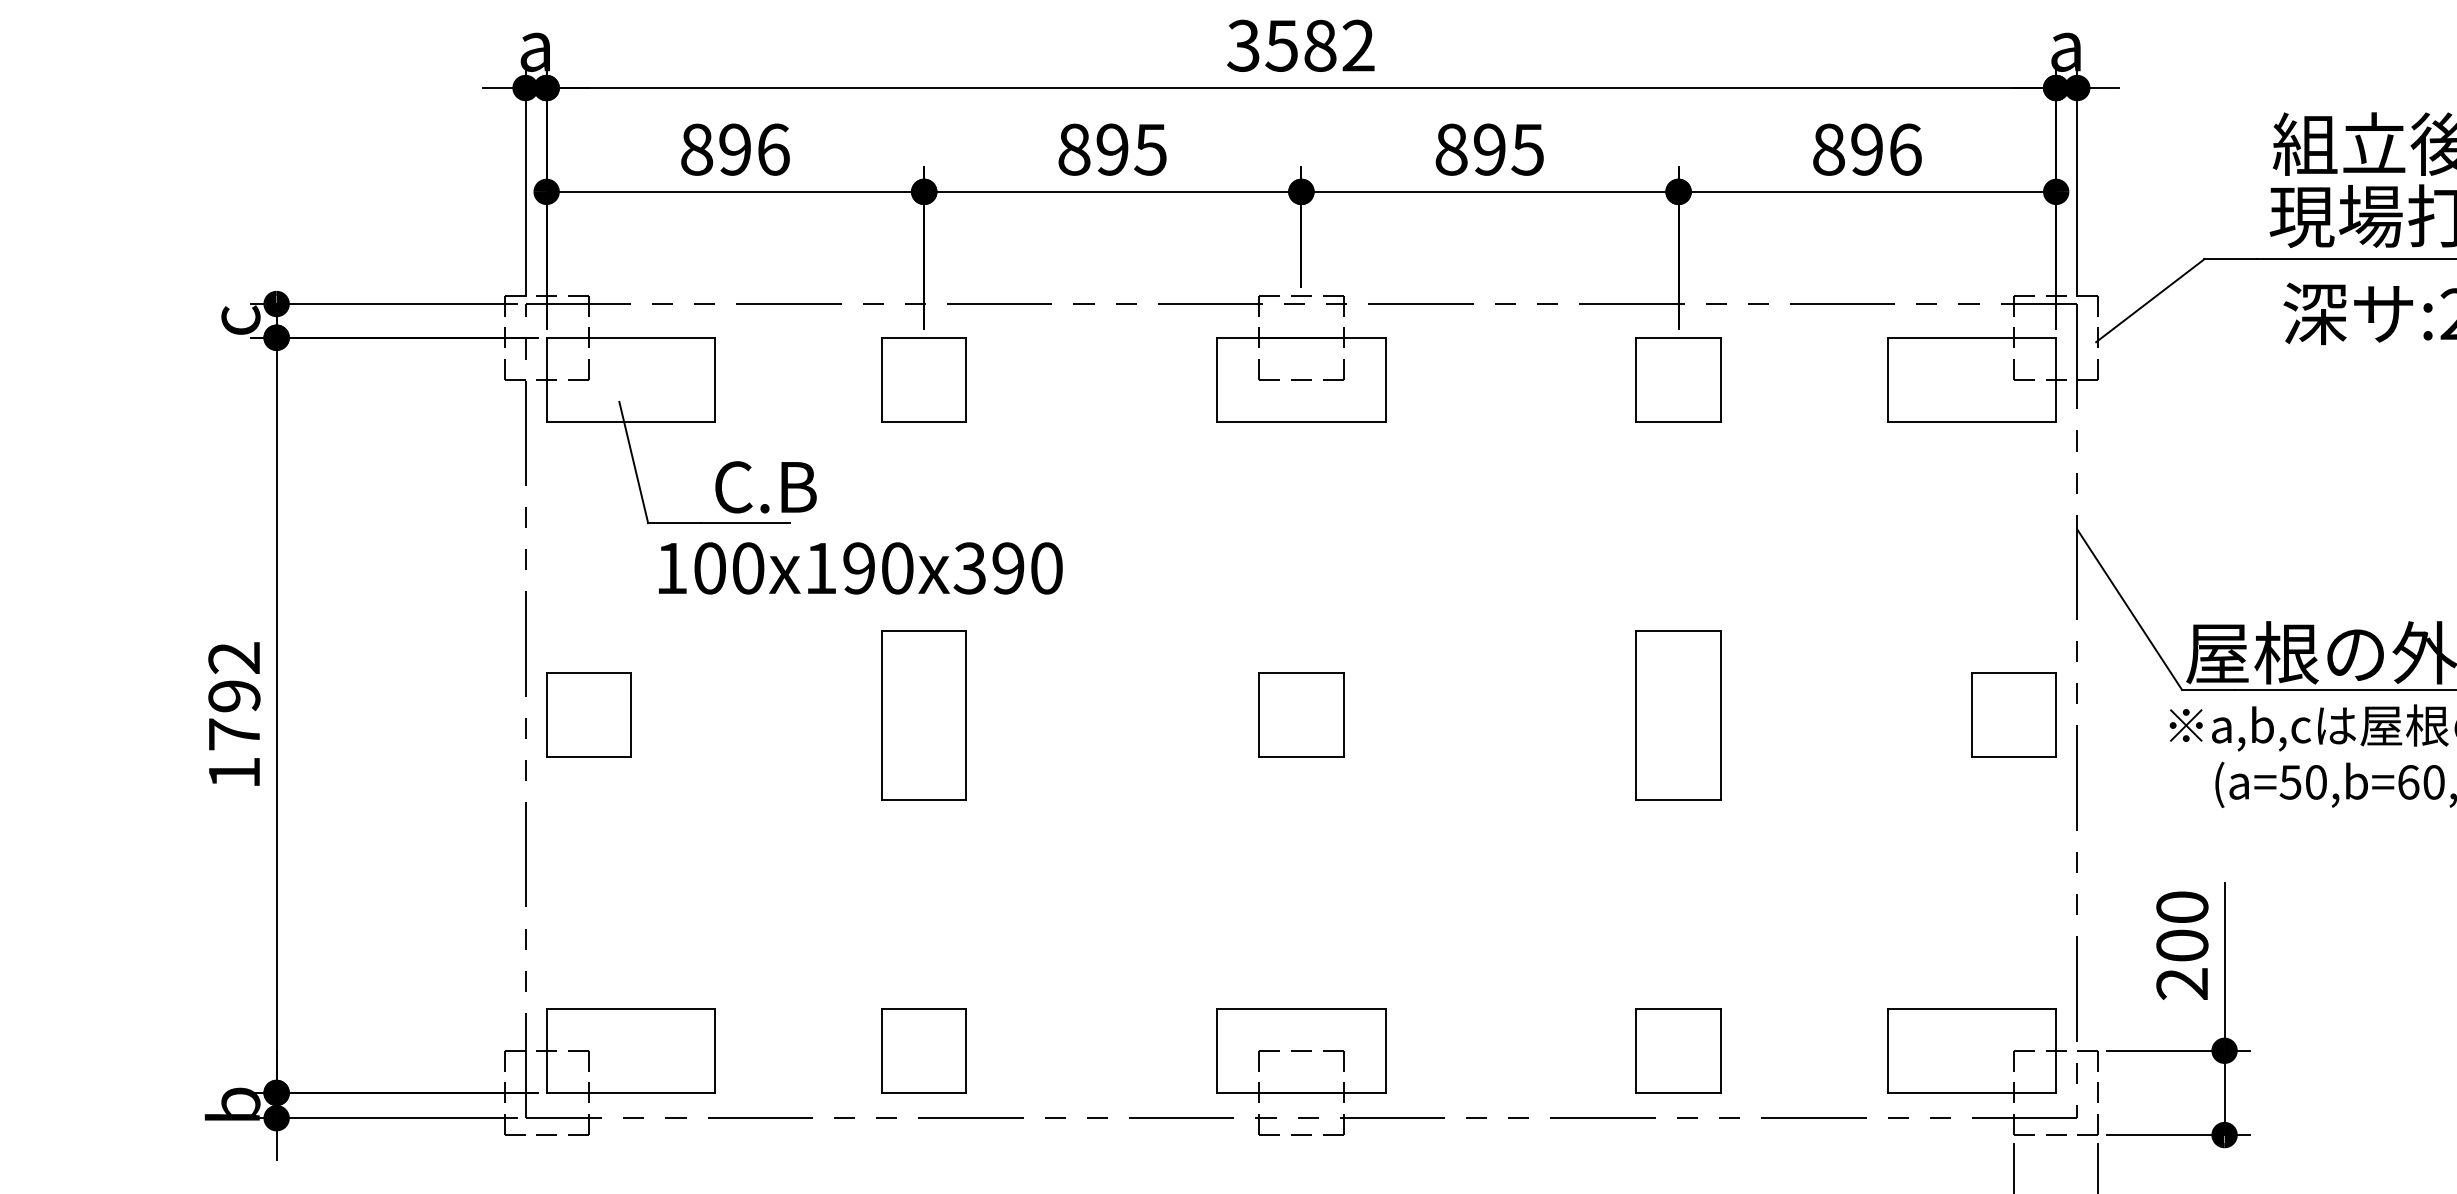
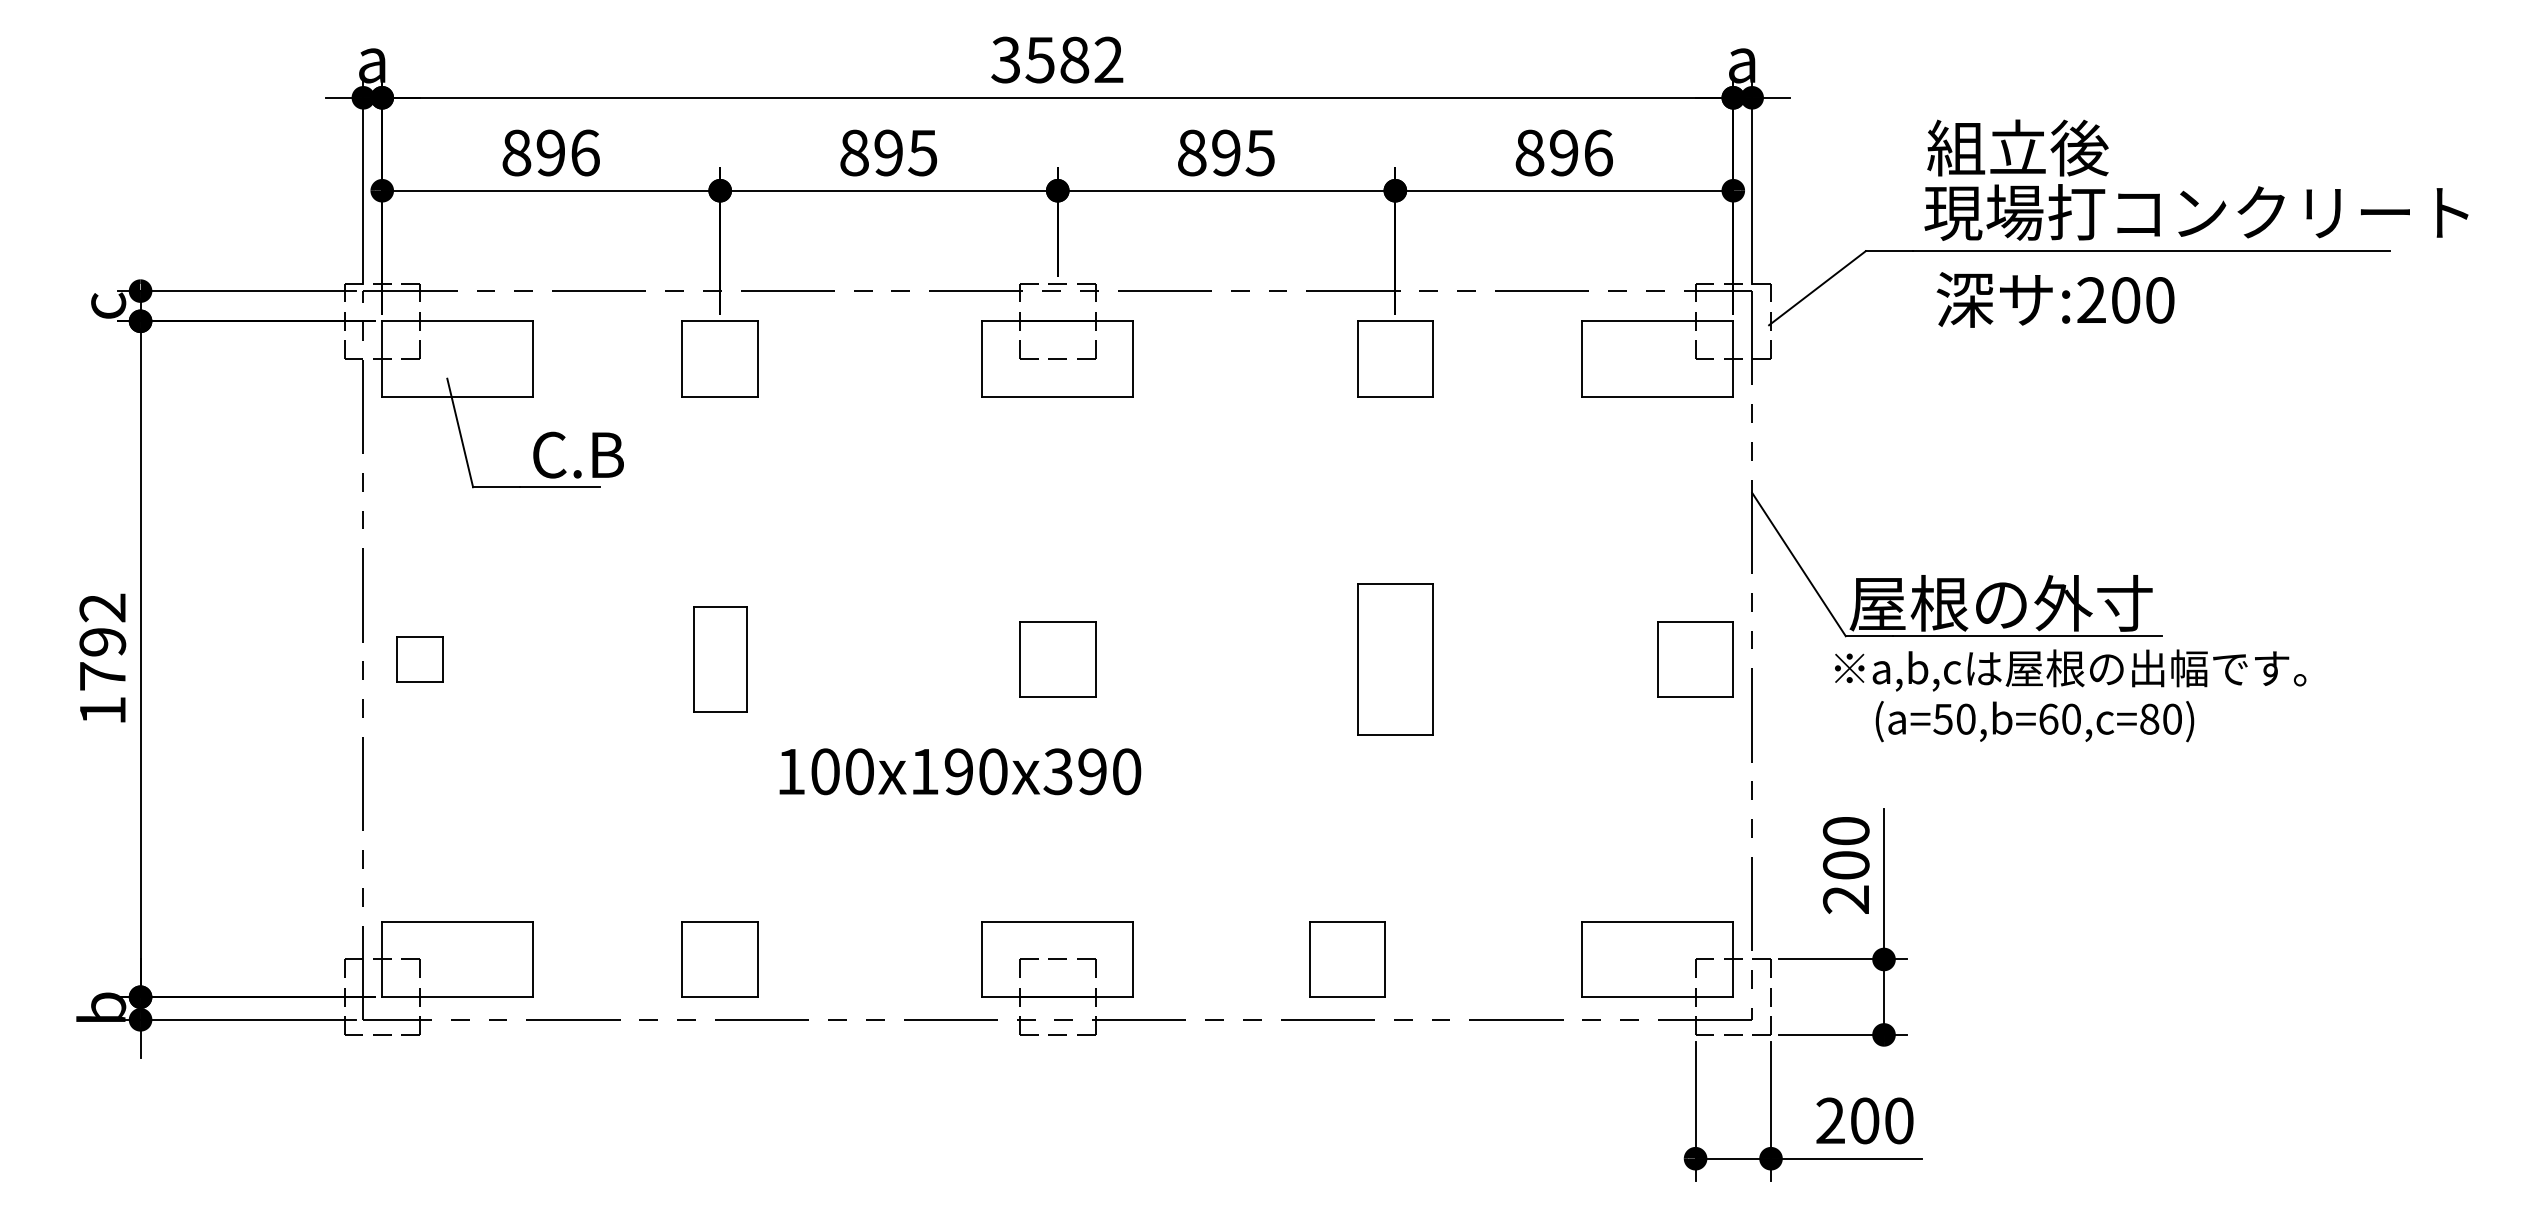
text: (860, 568) -> (960, 771), moved
part: (588, 715) -> (419, 659), size x0.6
part: (923, 715) -> (719, 659), size x0.7
part: (1678, 1050) -> (1347, 959), moved

